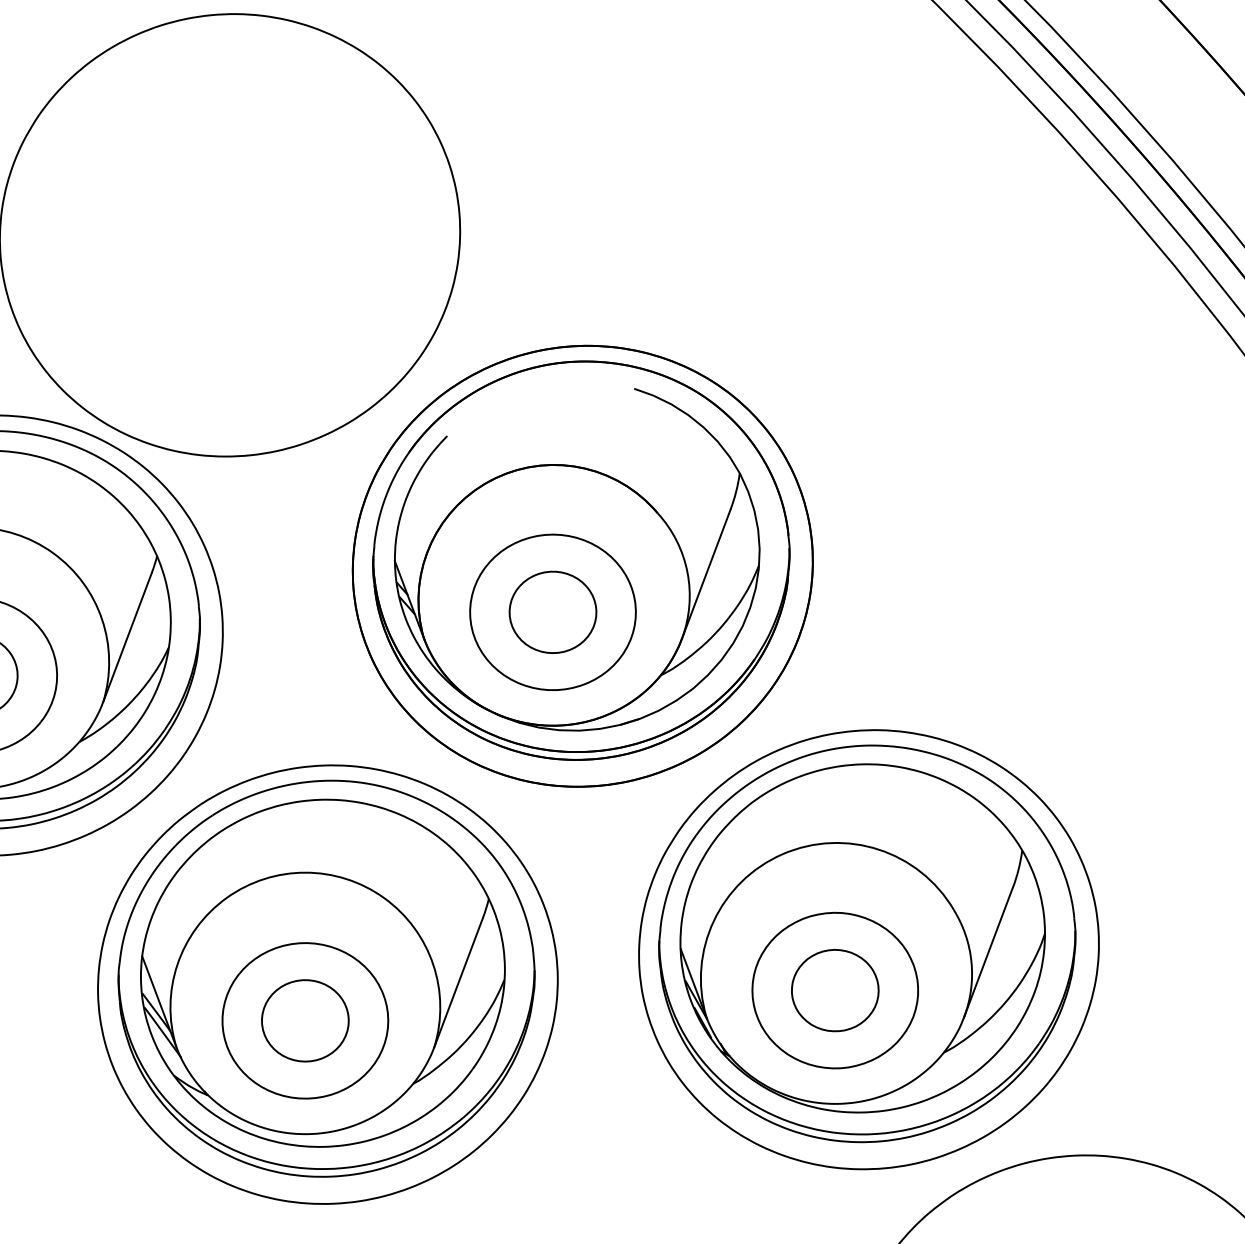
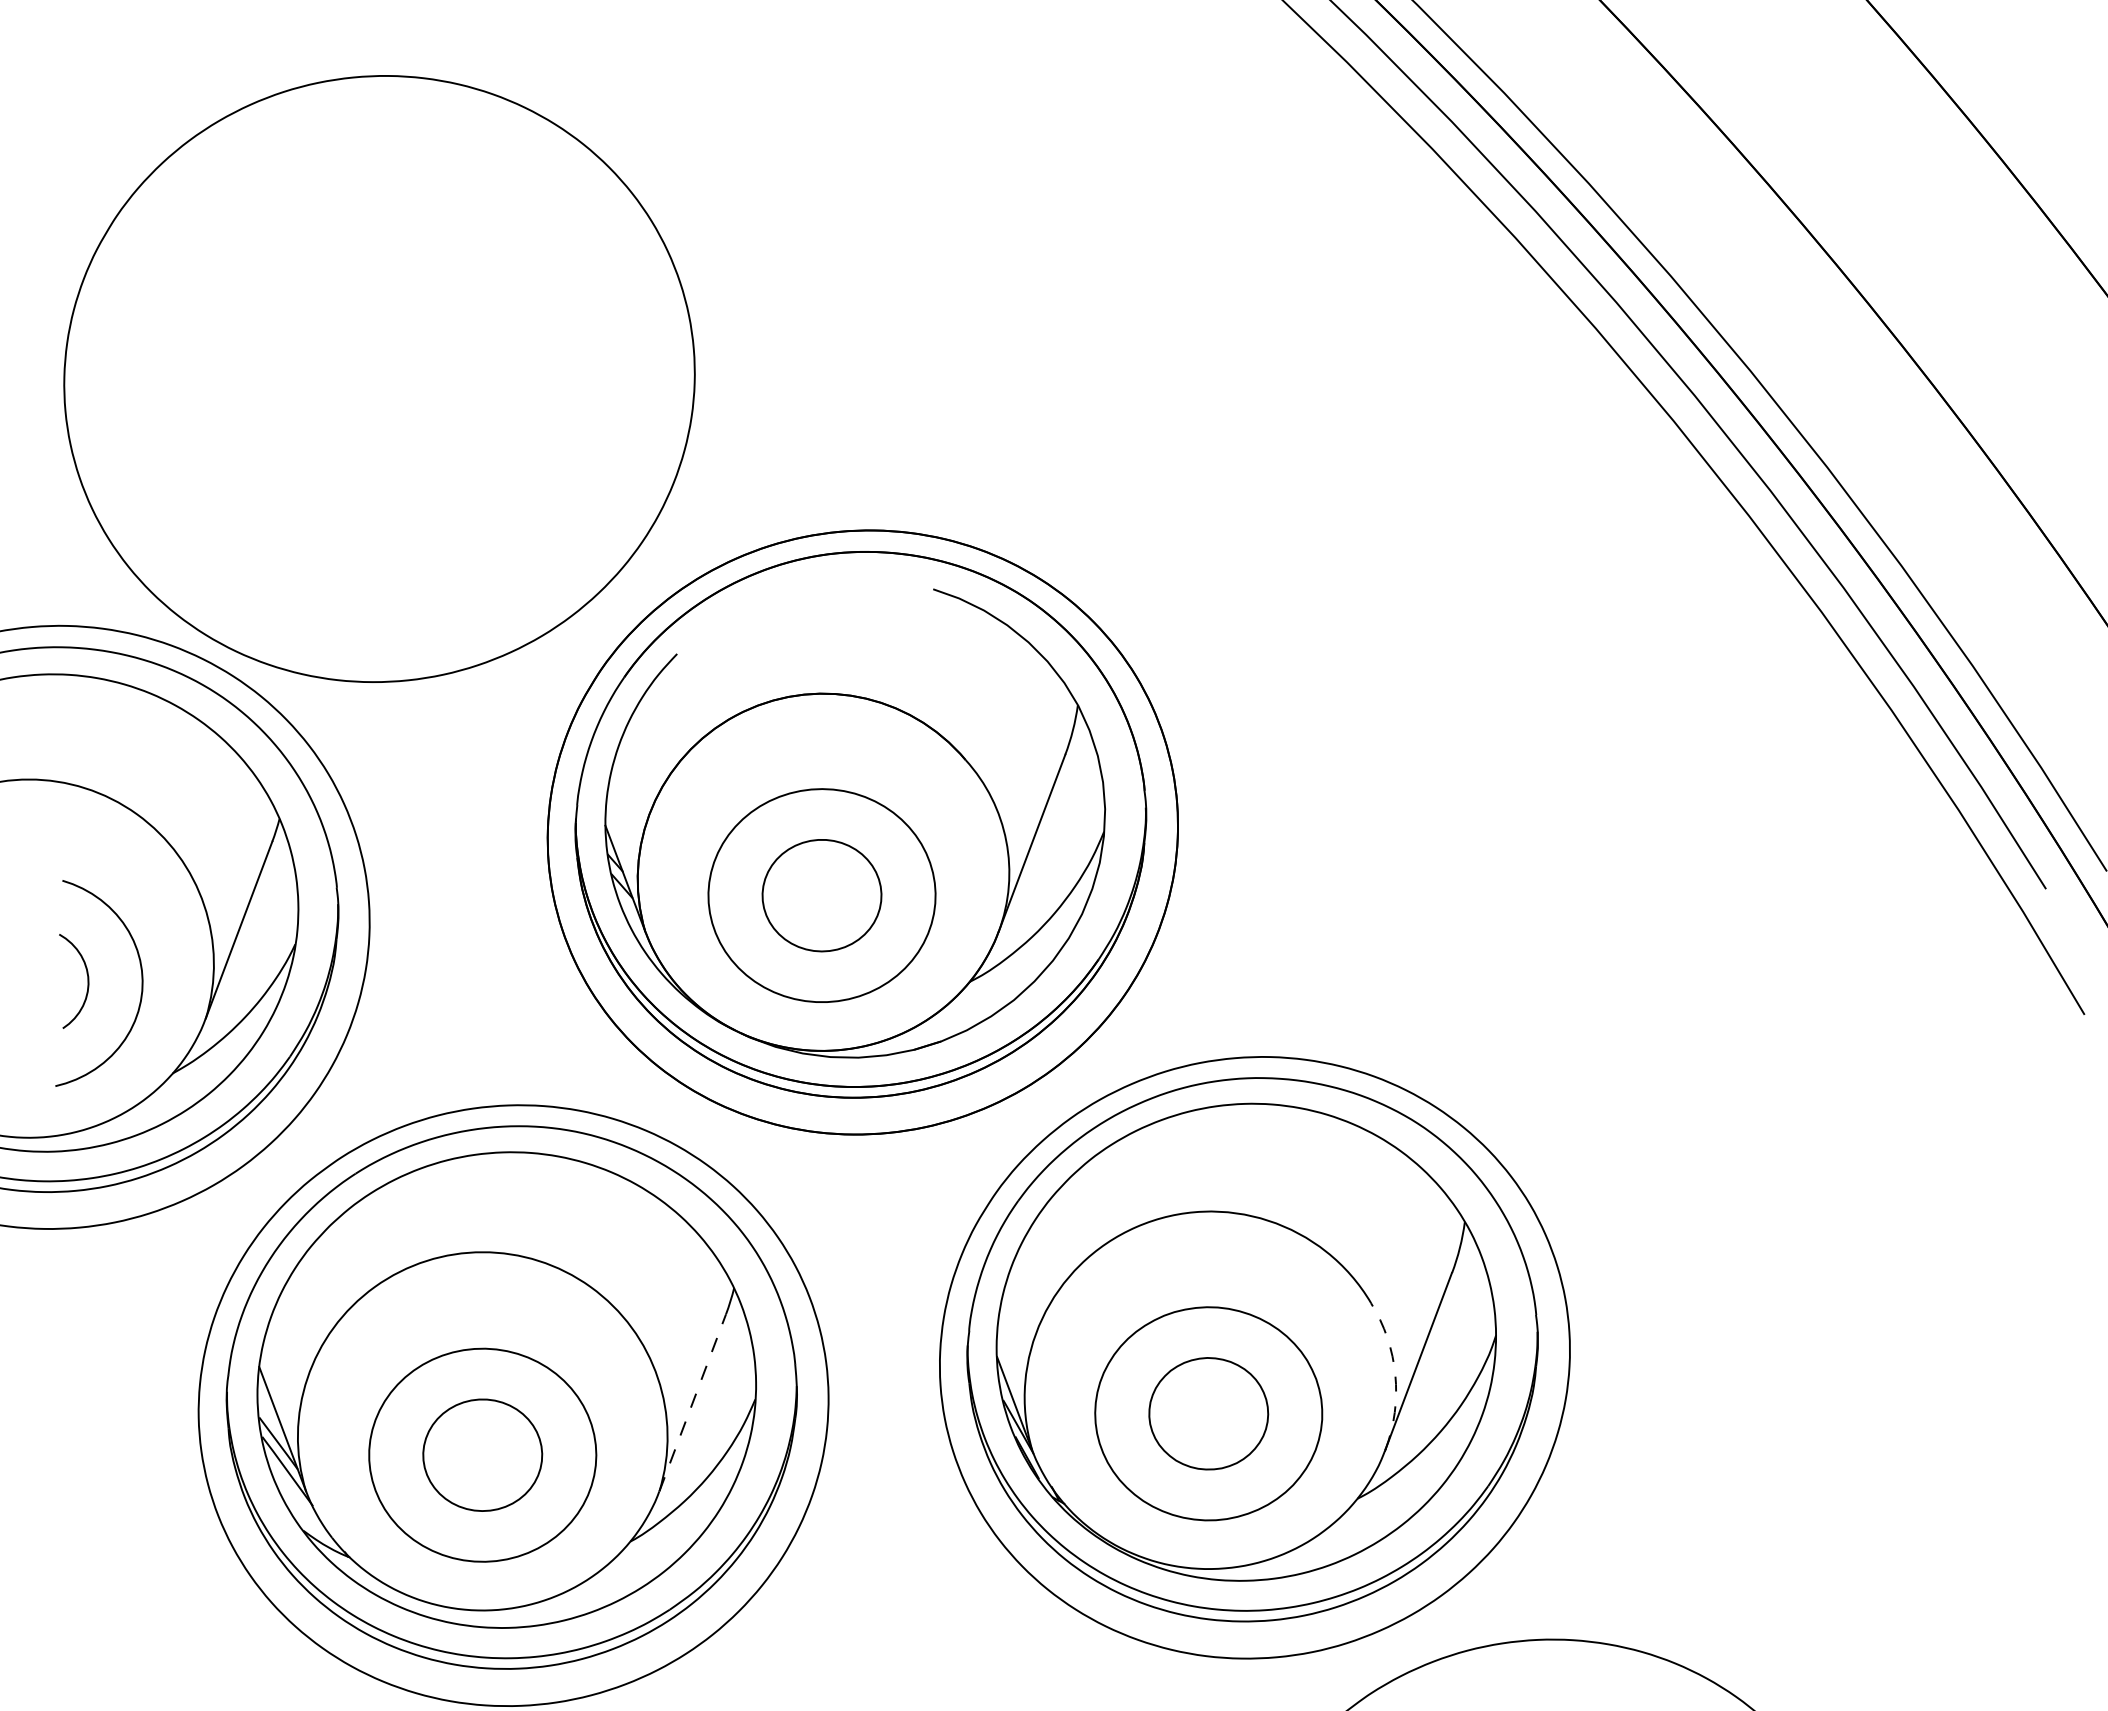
arc: (971, 961) -> (1395, 1374), solid -> dashed
line: (458, 982) -> (692, 1402), solid -> dashed

